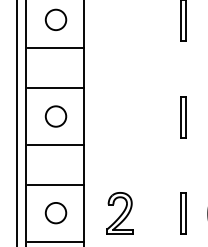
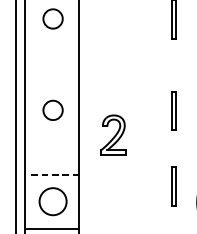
line: (55, 48) -> (52, 46), removed
line: (55, 88) -> (52, 83), removed
line: (55, 145) -> (52, 137), removed
line: (56, 184) -> (53, 174), solid -> dashed
circle: (55, 213) -> (52, 202), size x1.4
part: (119, 213) -> (113, 134), moved
part: (183, 213) -> (173, 186), moved

